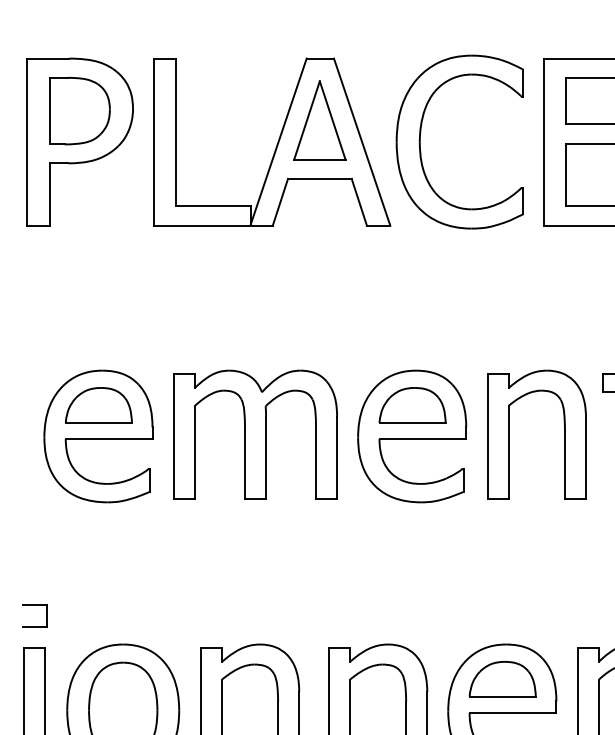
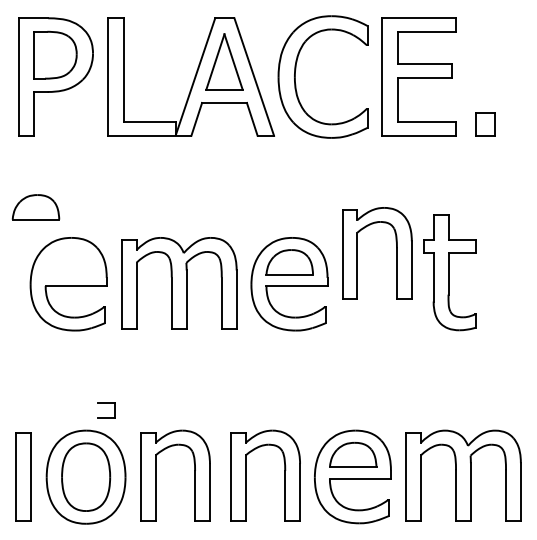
part: (98, 405) -> (35, 207), moved
part: (564, 435) -> (396, 253), moved
part: (34, 605) -> (106, 403), moved

